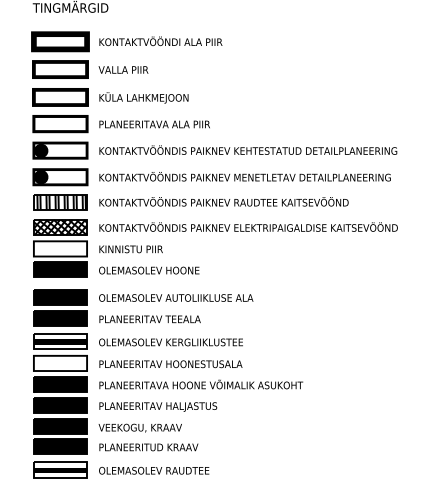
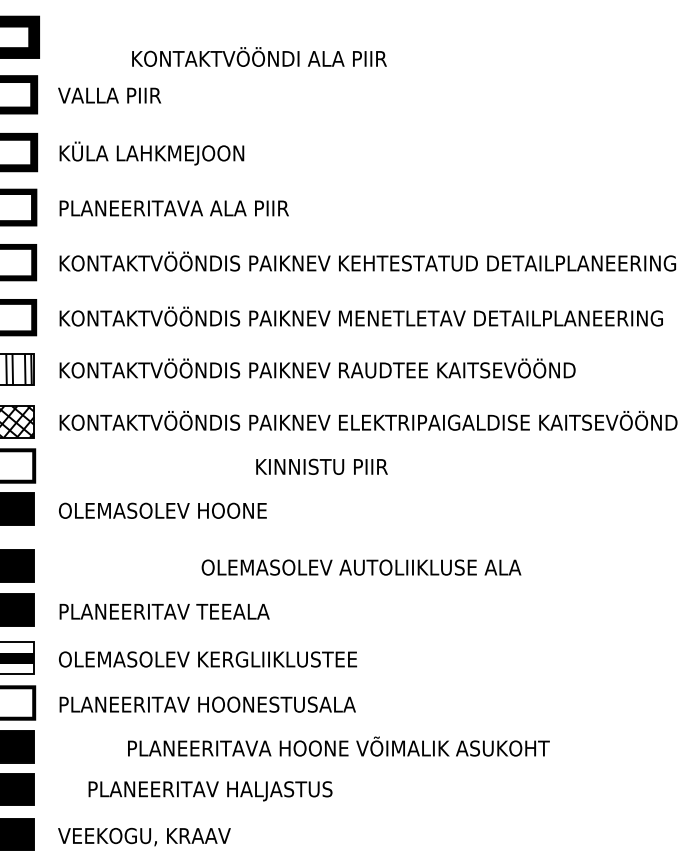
text: (160, 41) -> (258, 57), moved
text: (130, 249) -> (320, 467), moved
text: (176, 297) -> (362, 566), moved
text: (201, 384) -> (339, 746), moved
text: (158, 406) -> (210, 790), moved

